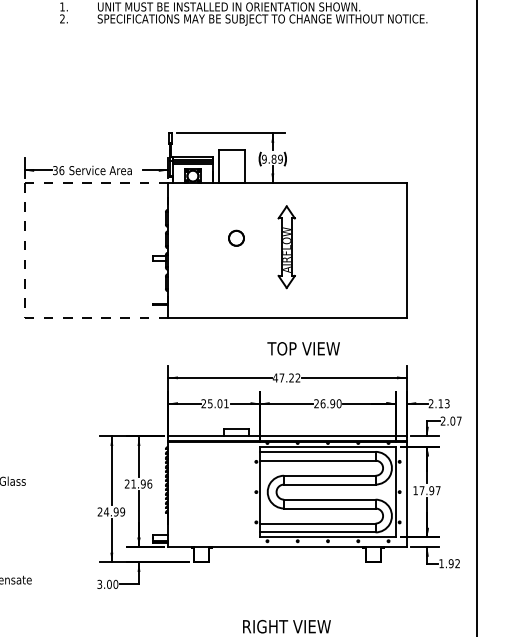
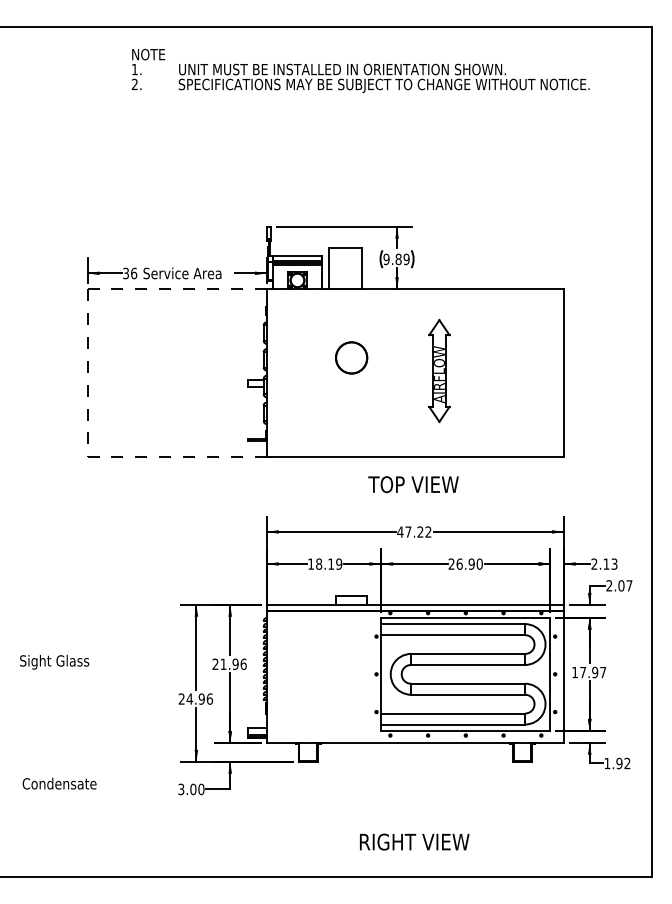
circle: (236, 237) -> (351, 357), size x1.67
part: (286, 246) -> (439, 370), moved
text: (303, 348) -> (413, 484), moved
text: (215, 403) -> (325, 563), 25.01 -> 18.19
text: (122, 511) -> (209, 698), 24.99 -> 24.96

